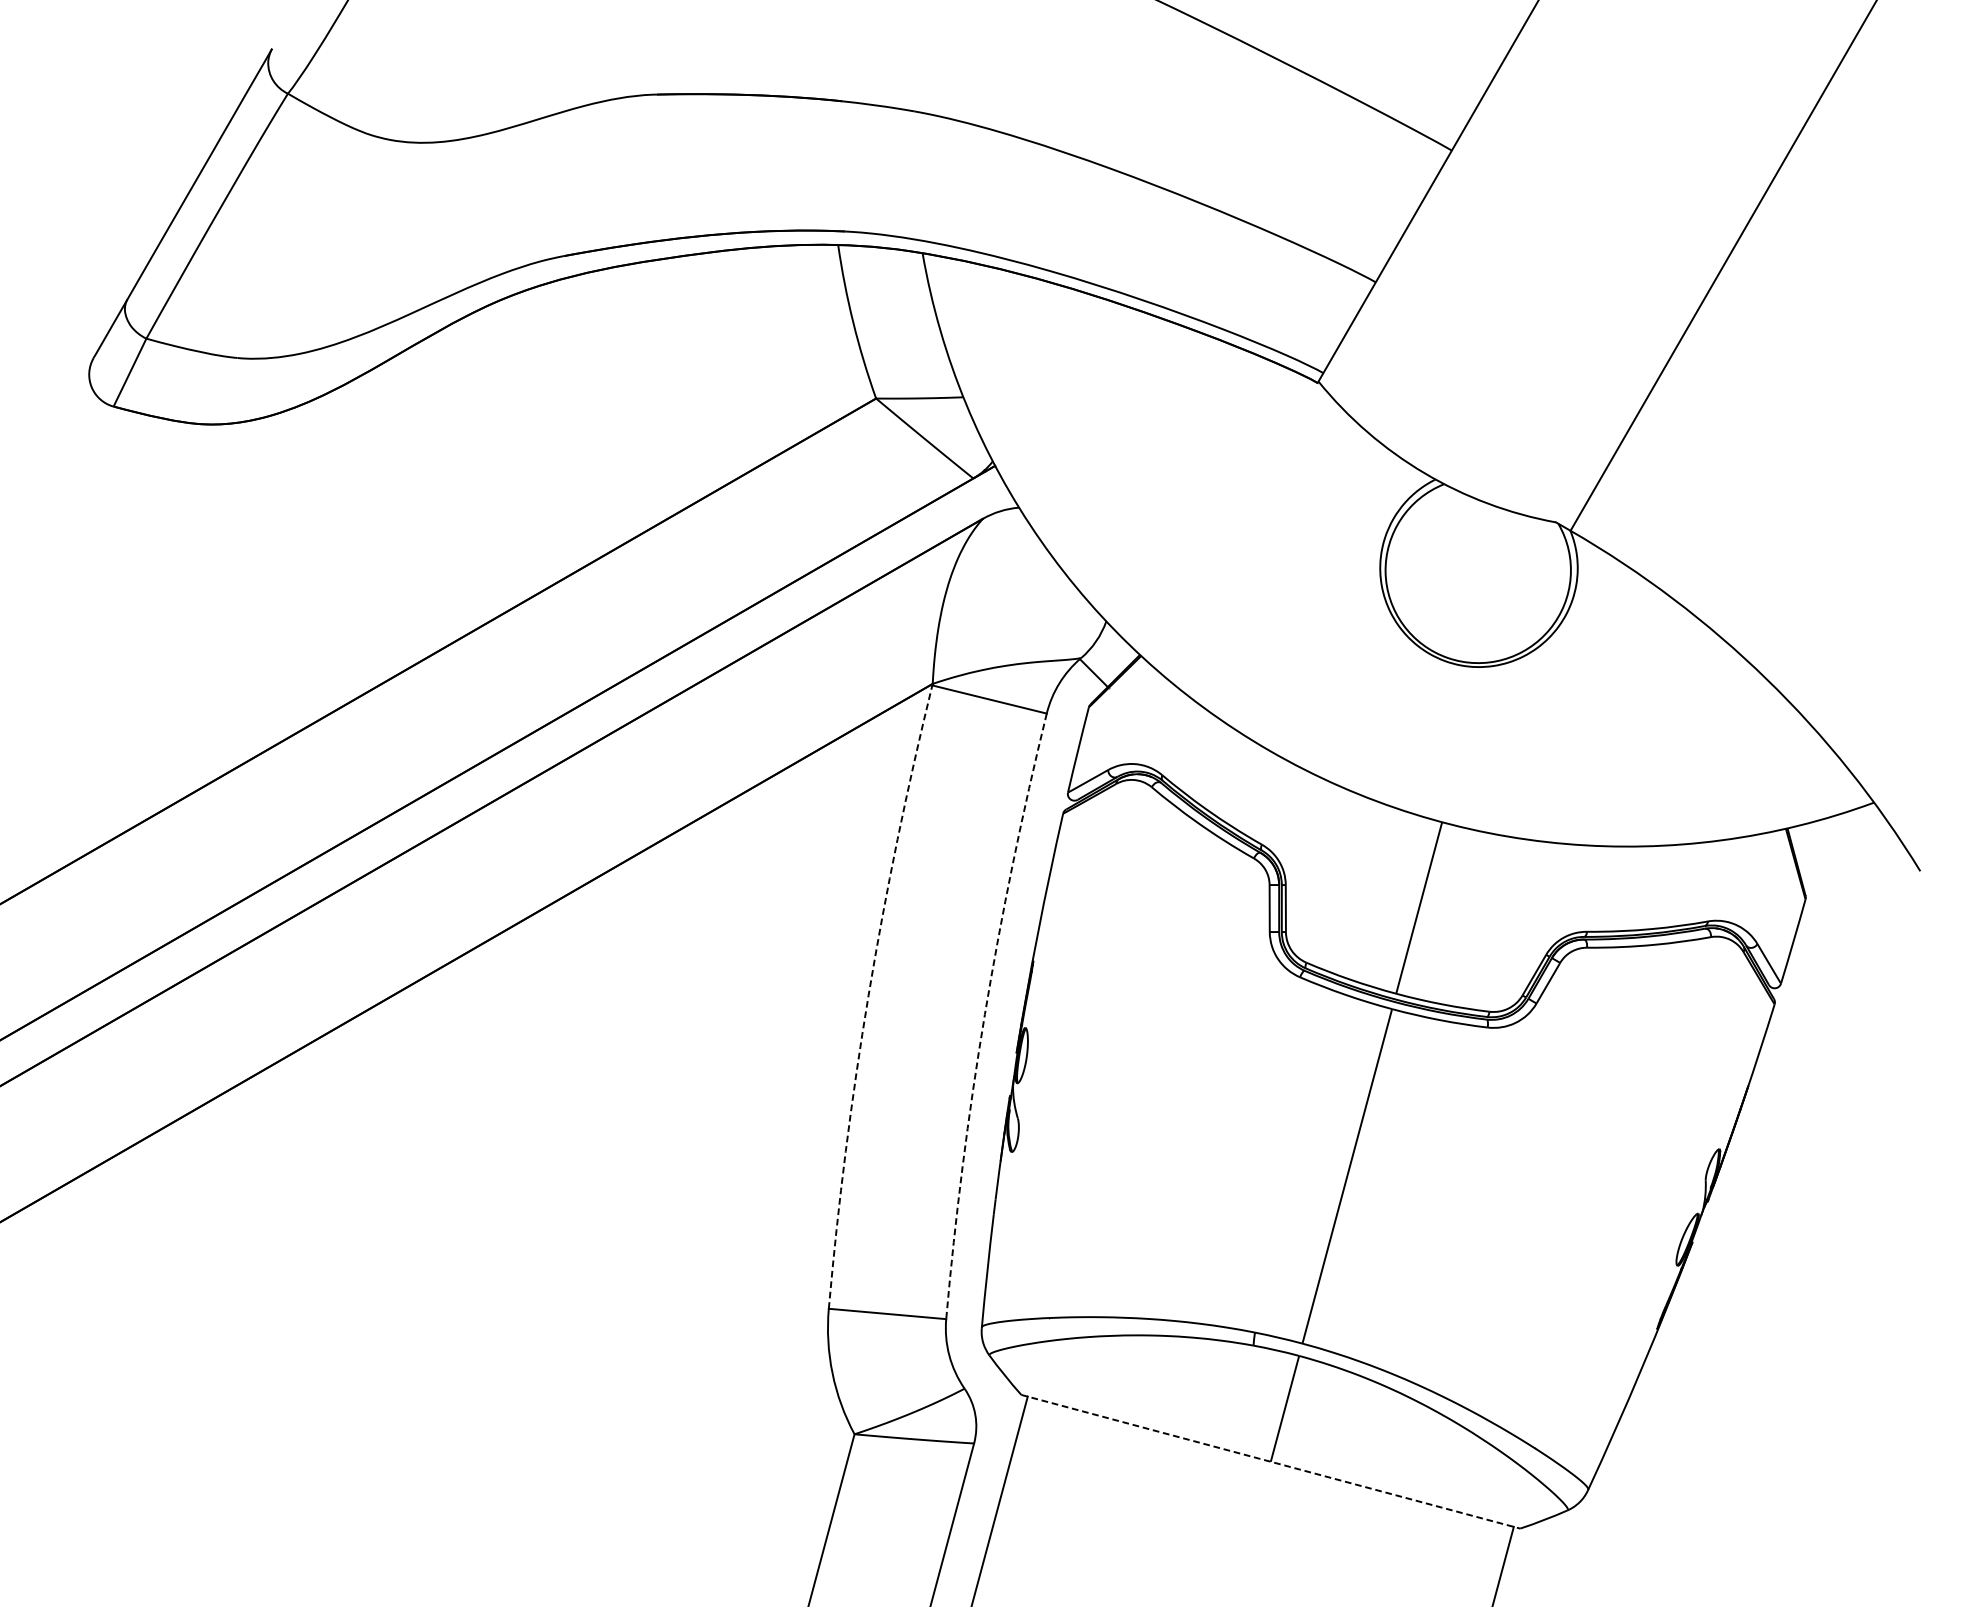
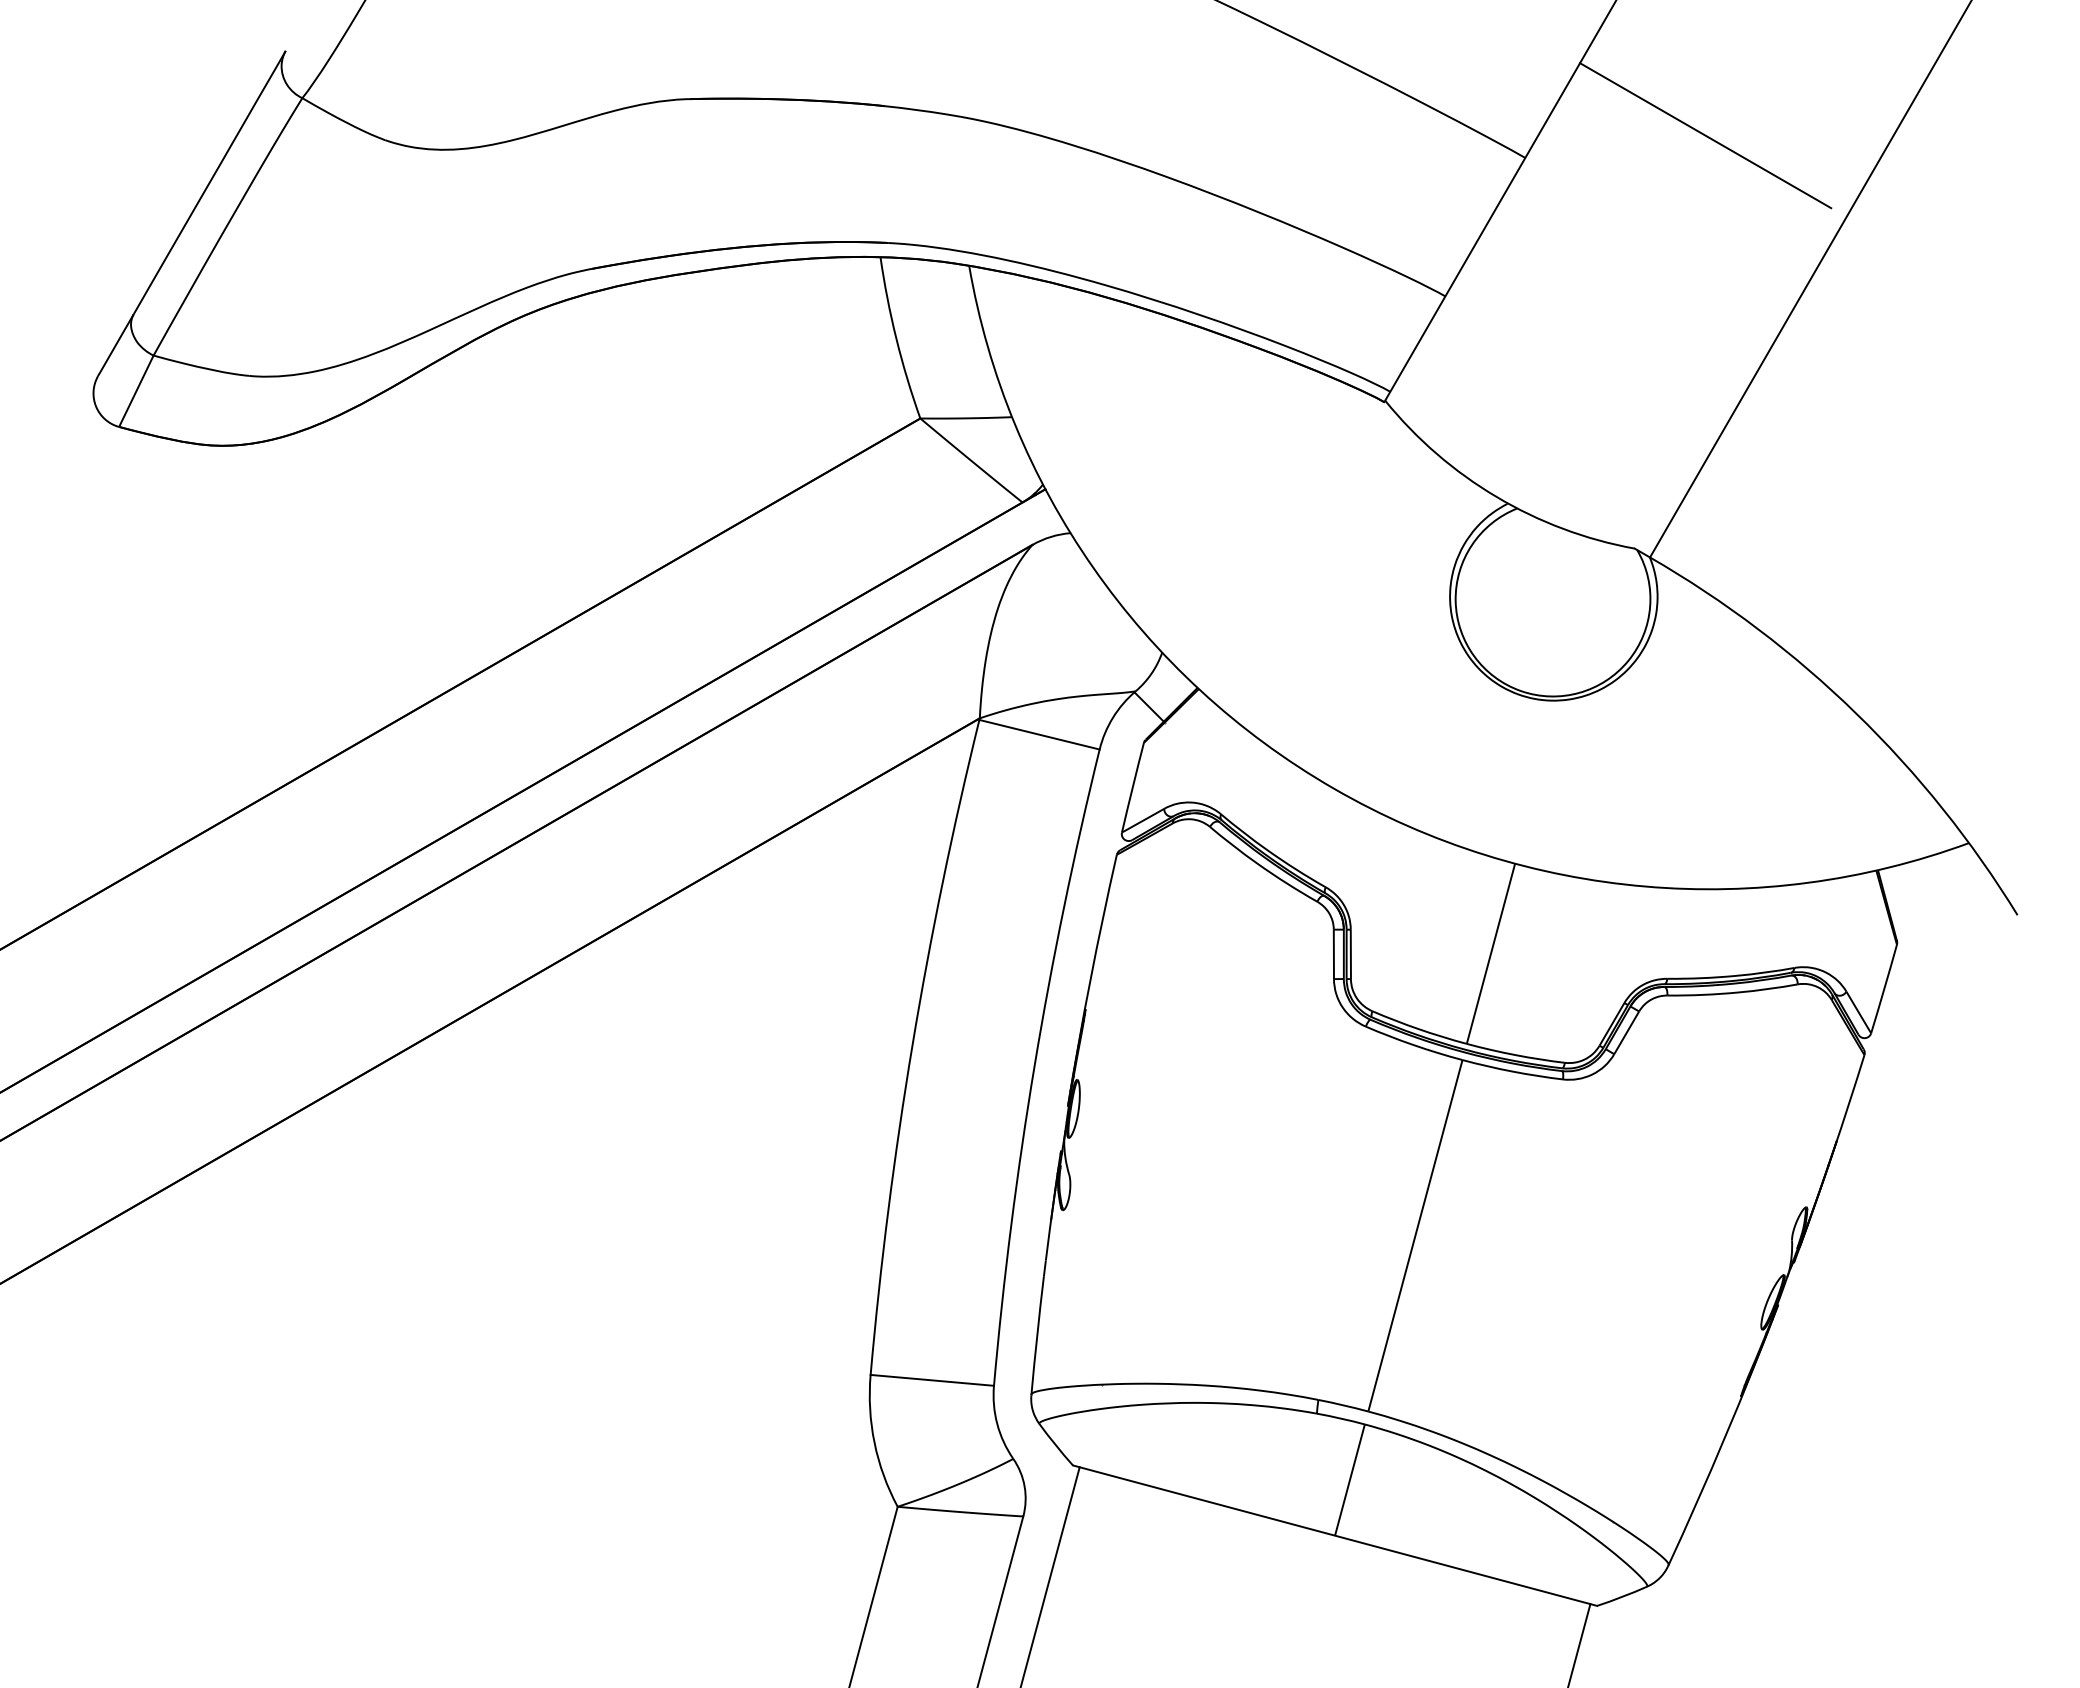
line: (1623, 129) -> (1705, 135), added
arc: (868, 995) -> (912, 1045), dashed -> solid
arc: (984, 1014) -> (1034, 1065), dashed -> solid
line: (1271, 1461) -> (1335, 1535), dashed -> solid

